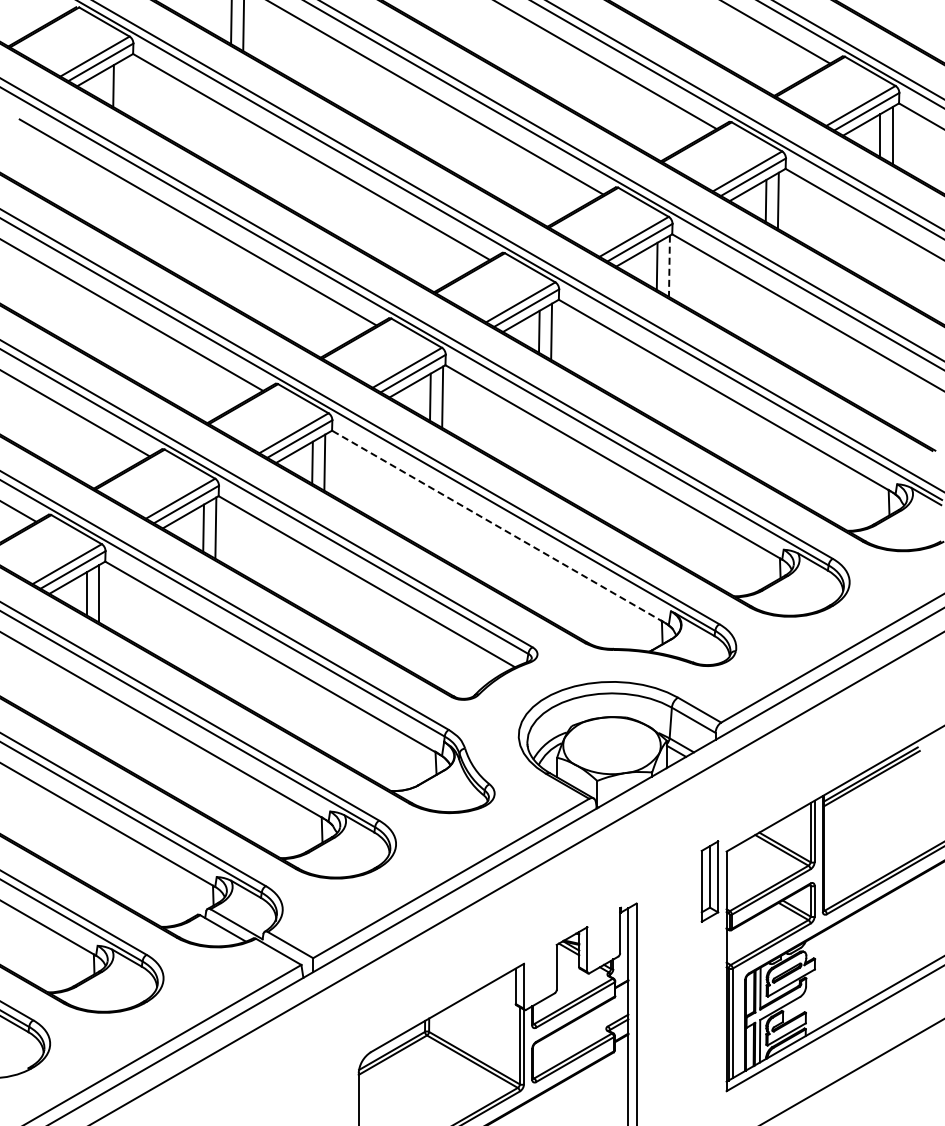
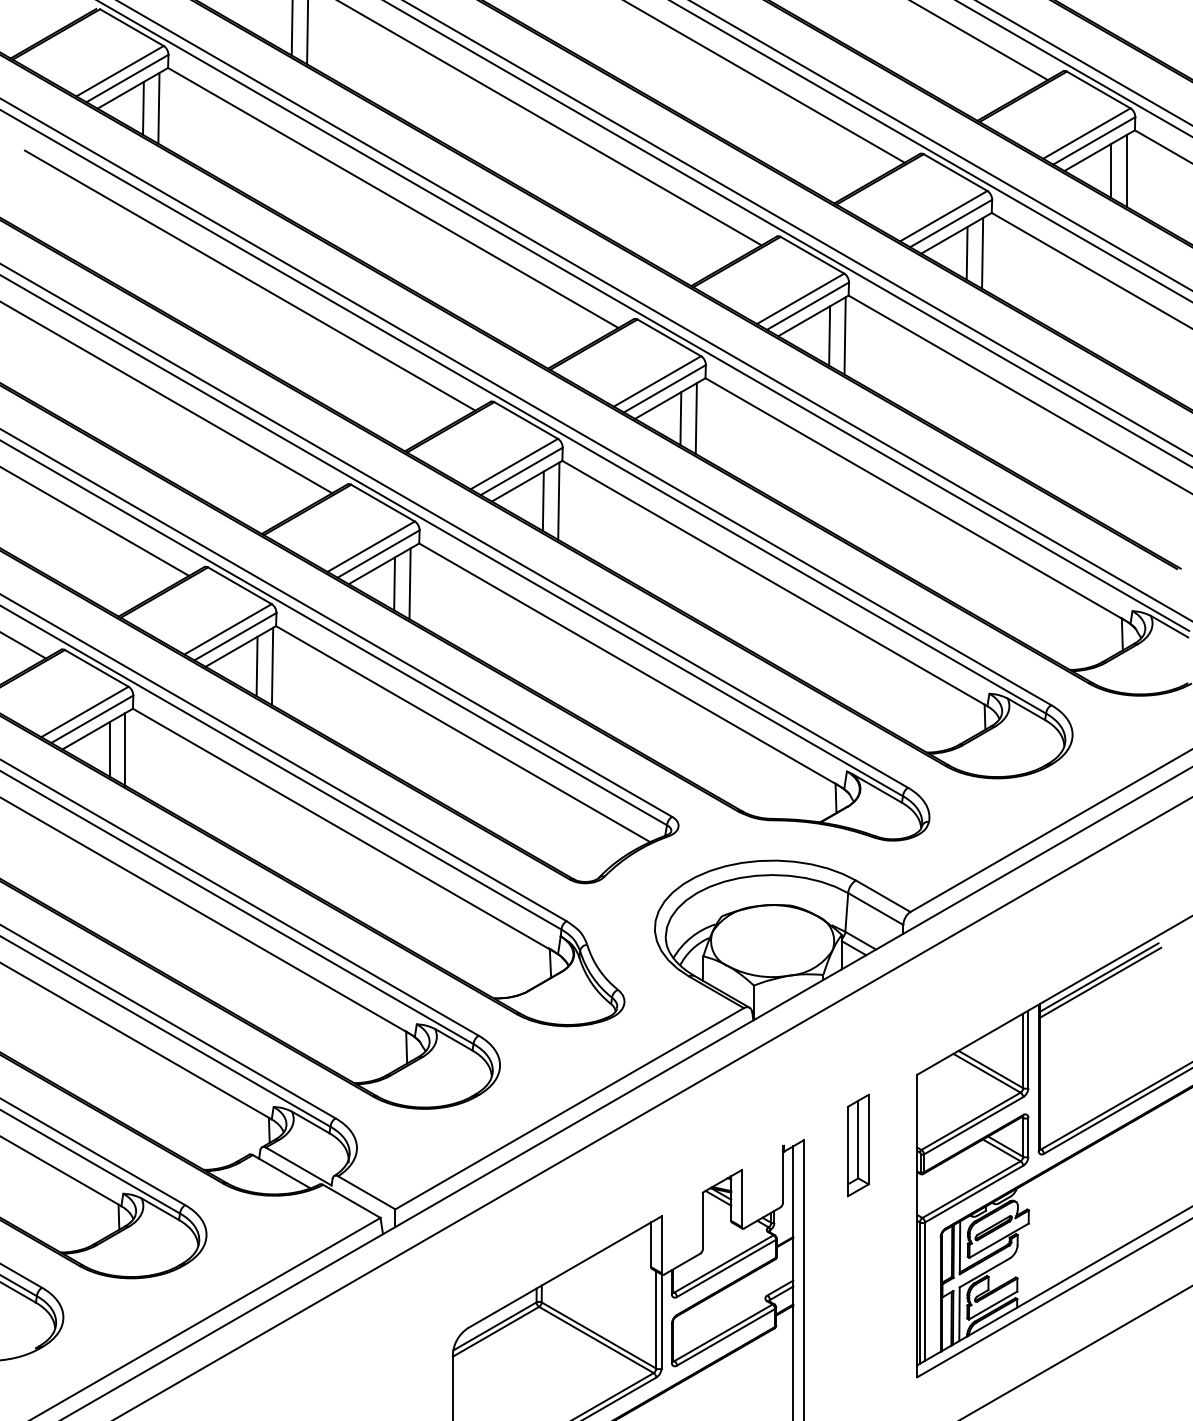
line: (125, 85) -> (158, 107), added
line: (669, 266) -> (845, 336), dashed -> solid
line: (498, 526) -> (629, 664), dashed -> solid
part: (709, 881) -> (857, 1145), moved

